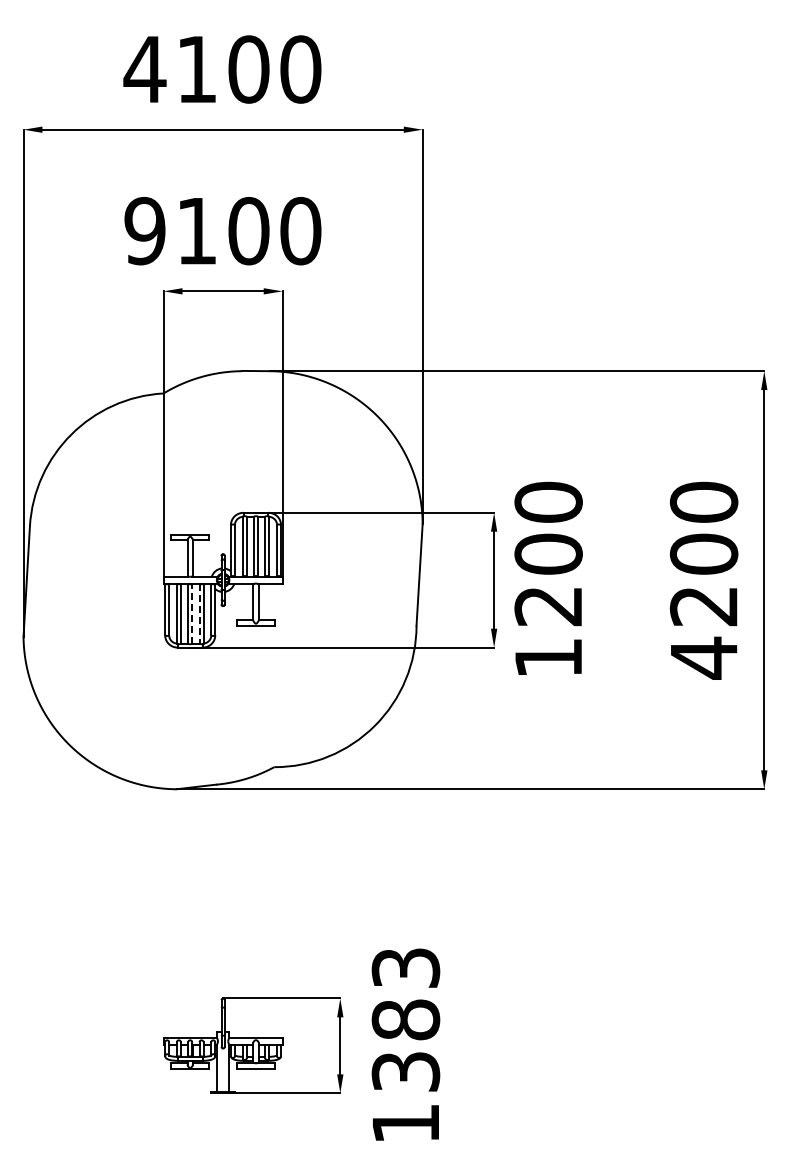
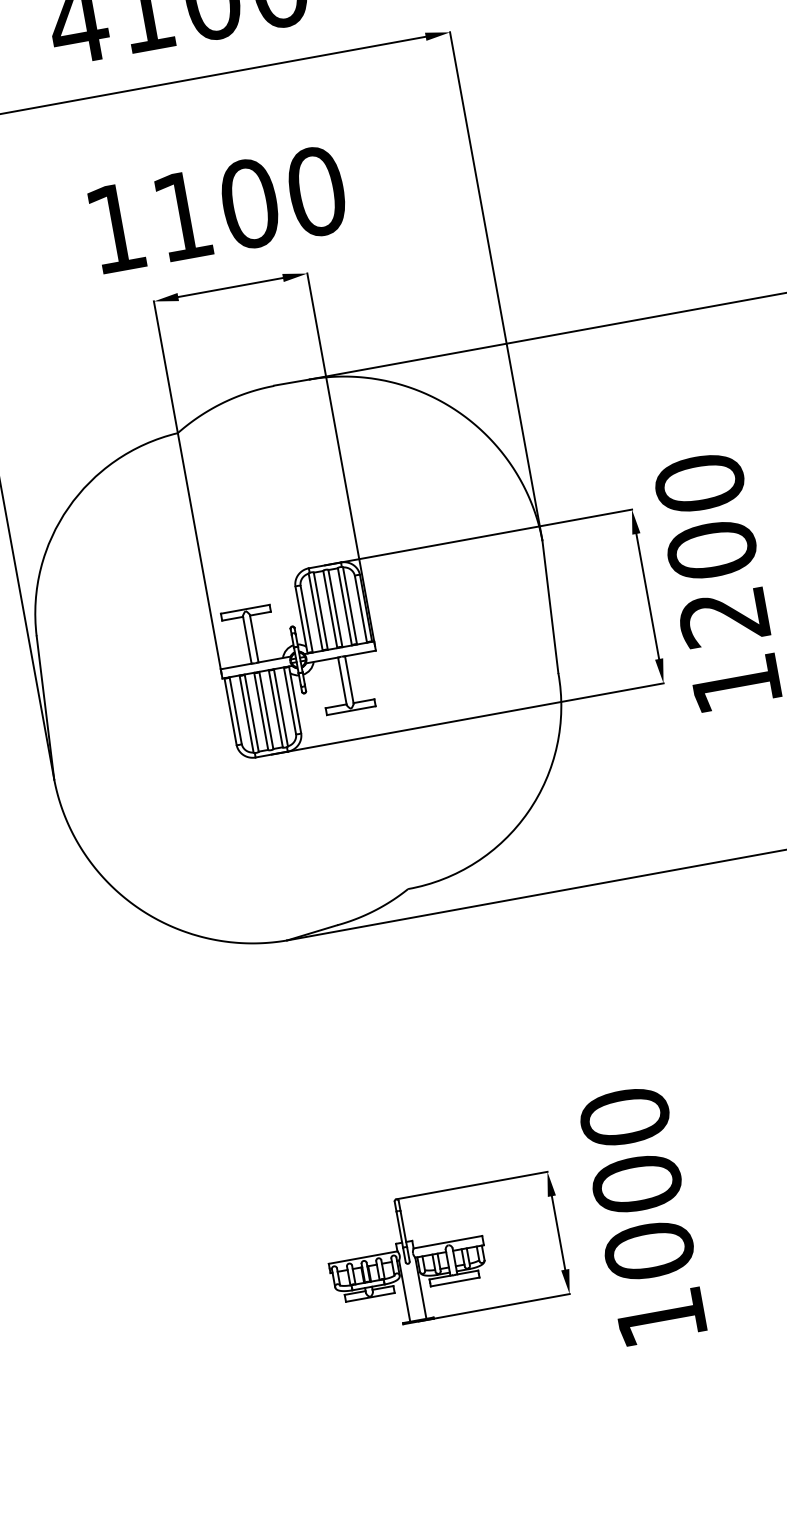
text: (144, 231) -> (115, 228), 9100 -> 1100
line: (192, 613) -> (266, 710), dashed -> solid
line: (199, 613) -> (275, 708), dashed -> solid
text: (405, 1019) -> (636, 1183), 1383 -> 1000

